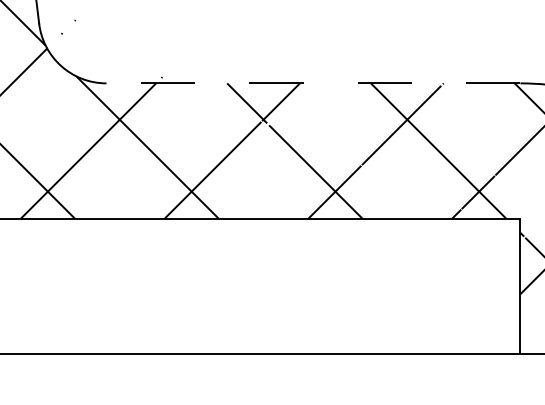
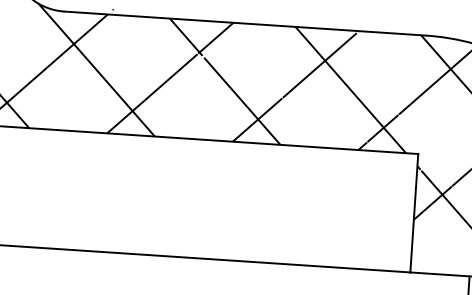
line: (313, 83) -> (245, 23), dashed -> solid

